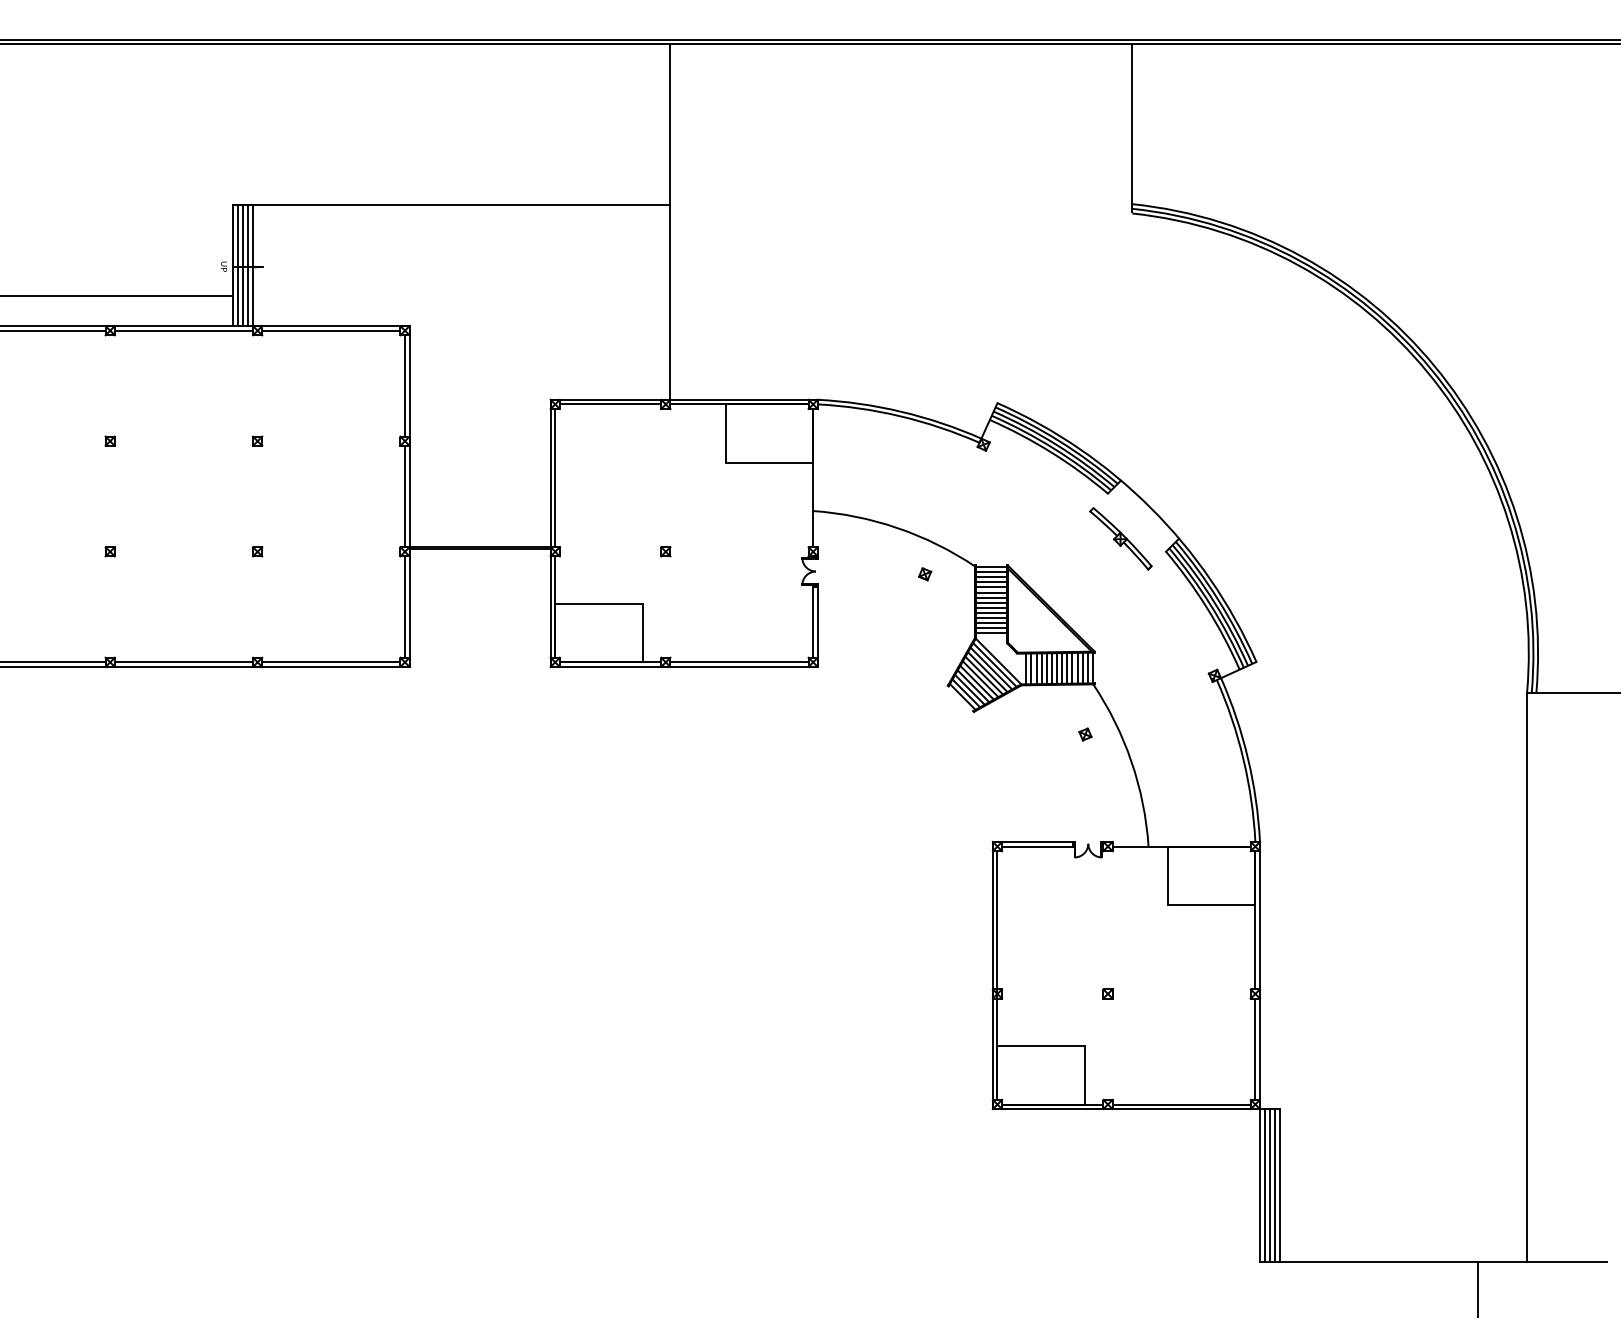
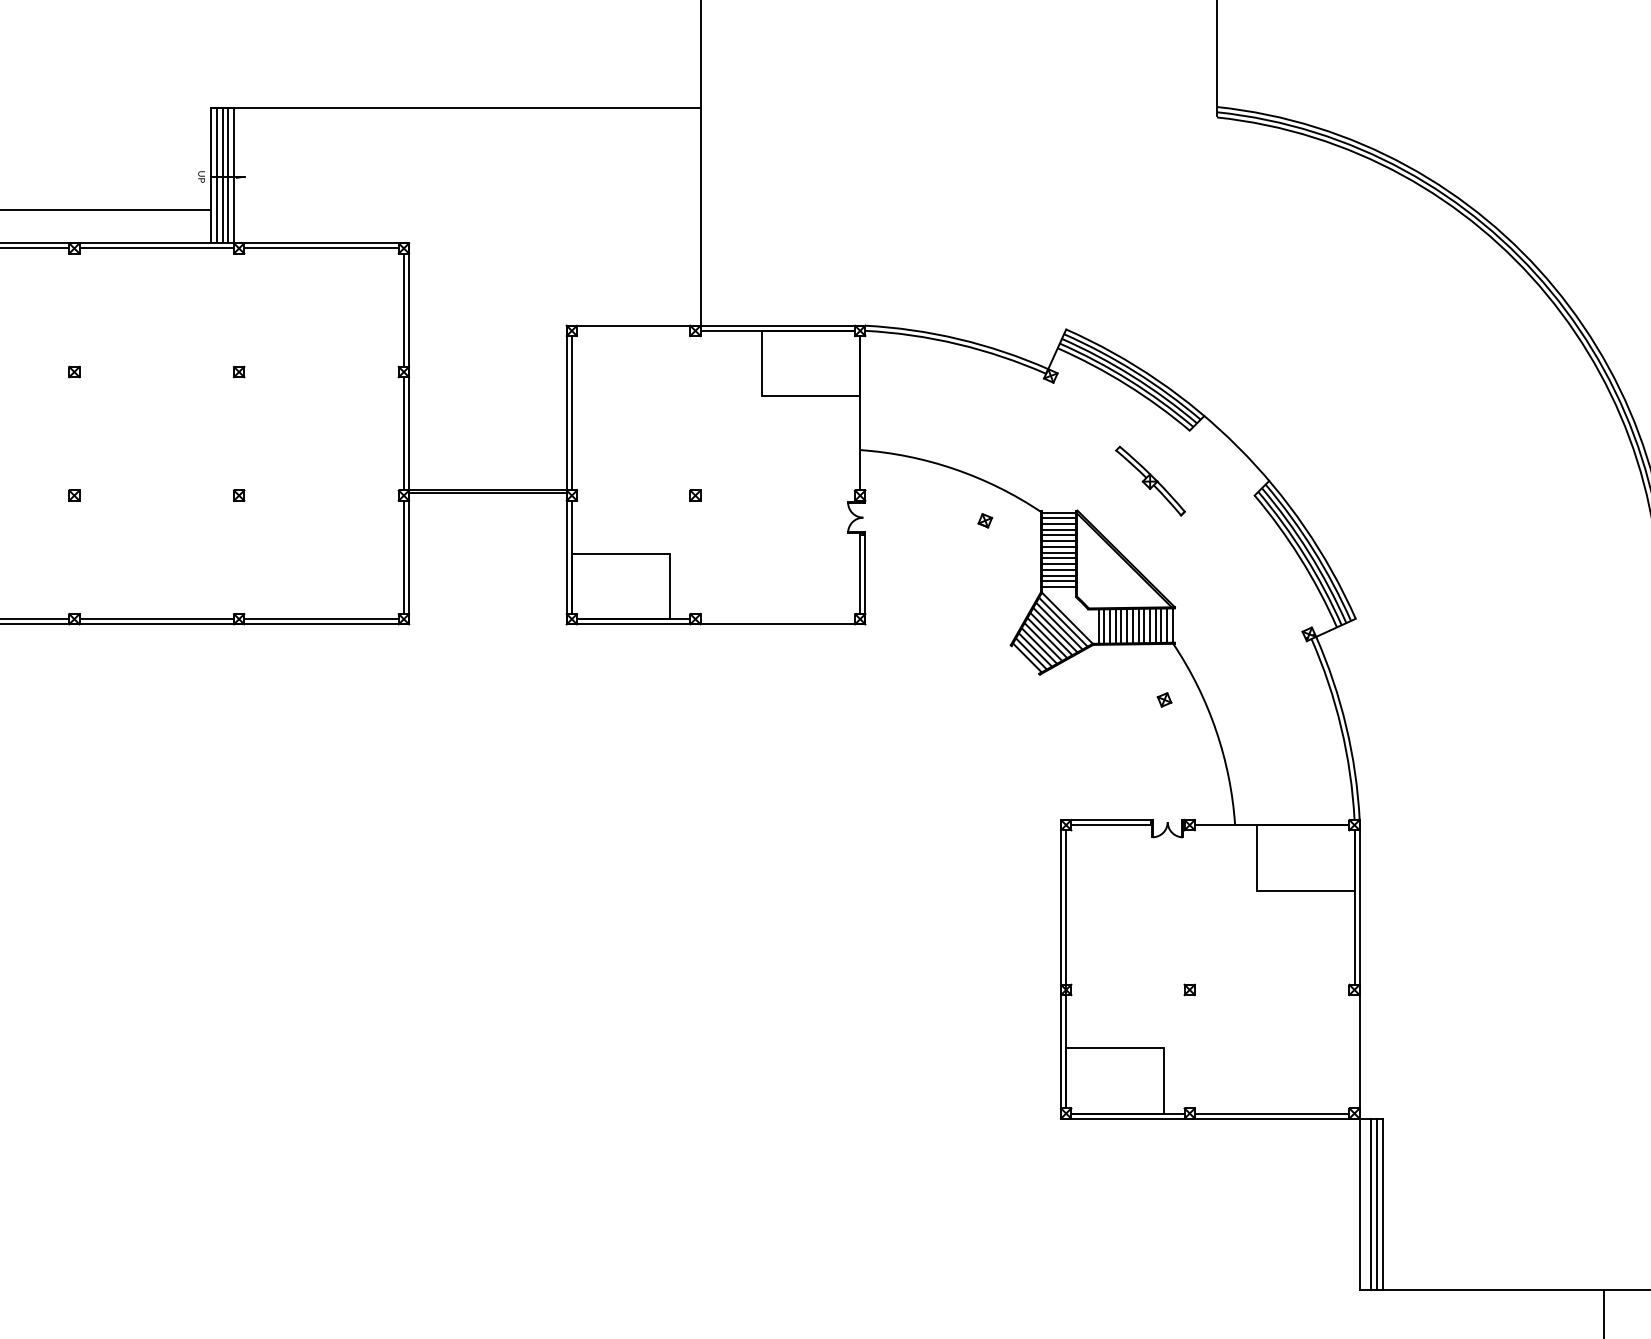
line: (610, 404) -> (633, 330), removed
part: (1120, 538) -> (1150, 480), moved
line: (739, 662) -> (777, 619), removed
line: (1255, 1048) -> (1354, 1050), removed
line: (1265, 1185) -> (1365, 1204), removed

